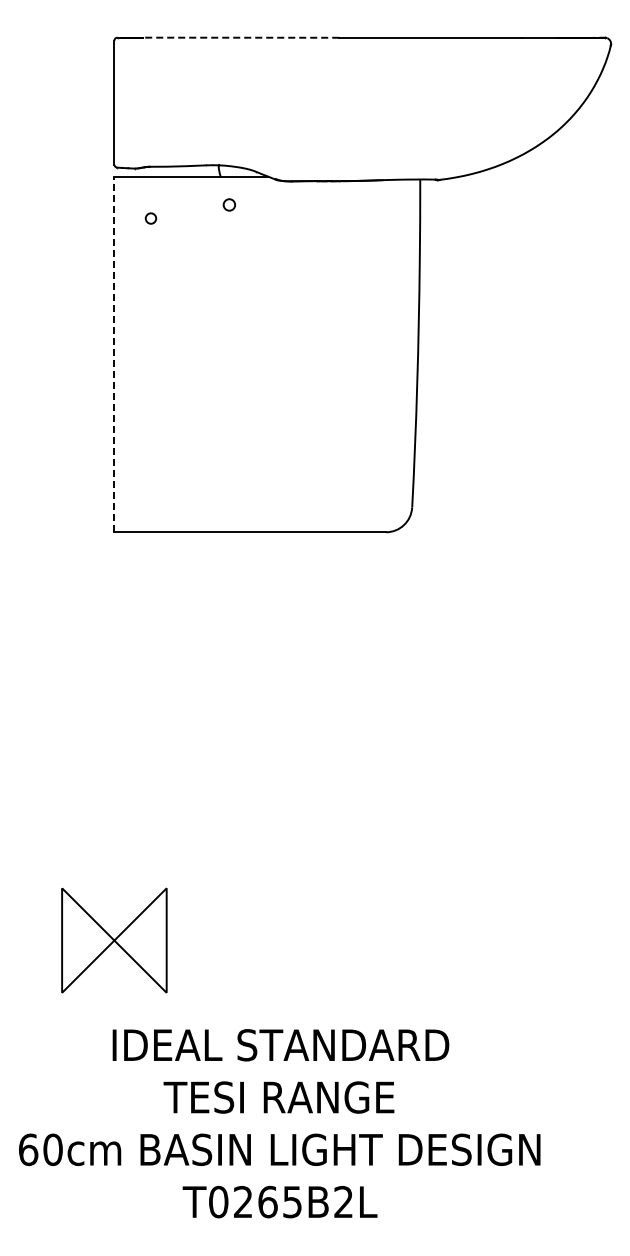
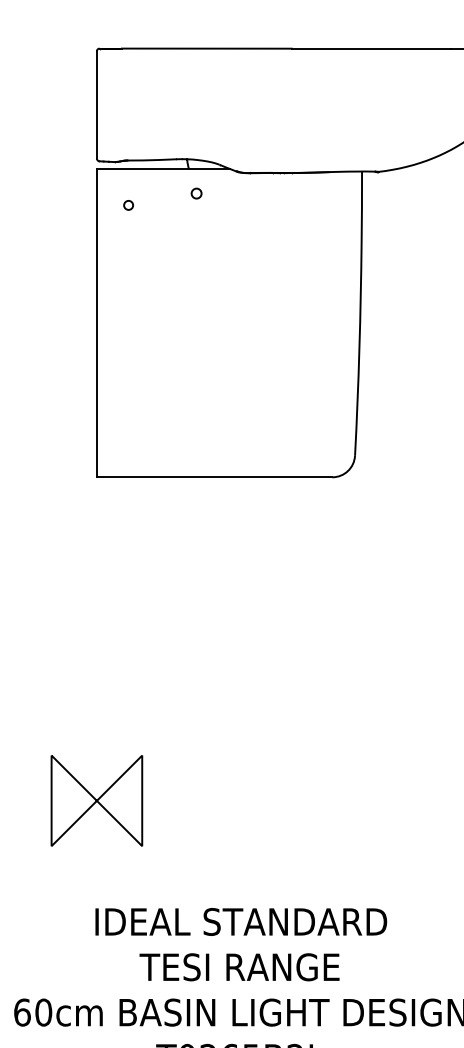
line: (241, 37) -> (207, 48), dashed -> solid
line: (114, 354) -> (96, 323), dashed -> solid
part: (114, 940) -> (96, 800), moved

